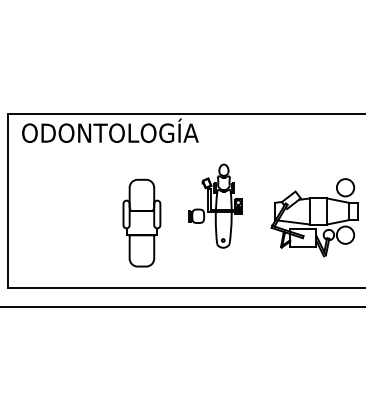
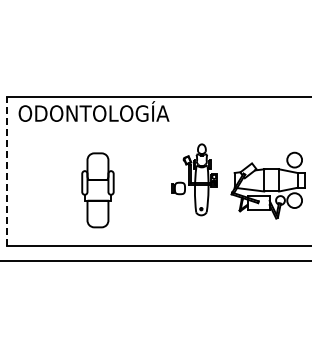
line: (7, 201) -> (6, 171), solid -> dashed
part: (215, 205) -> (194, 179), moved
part: (141, 223) -> (97, 190), moved

